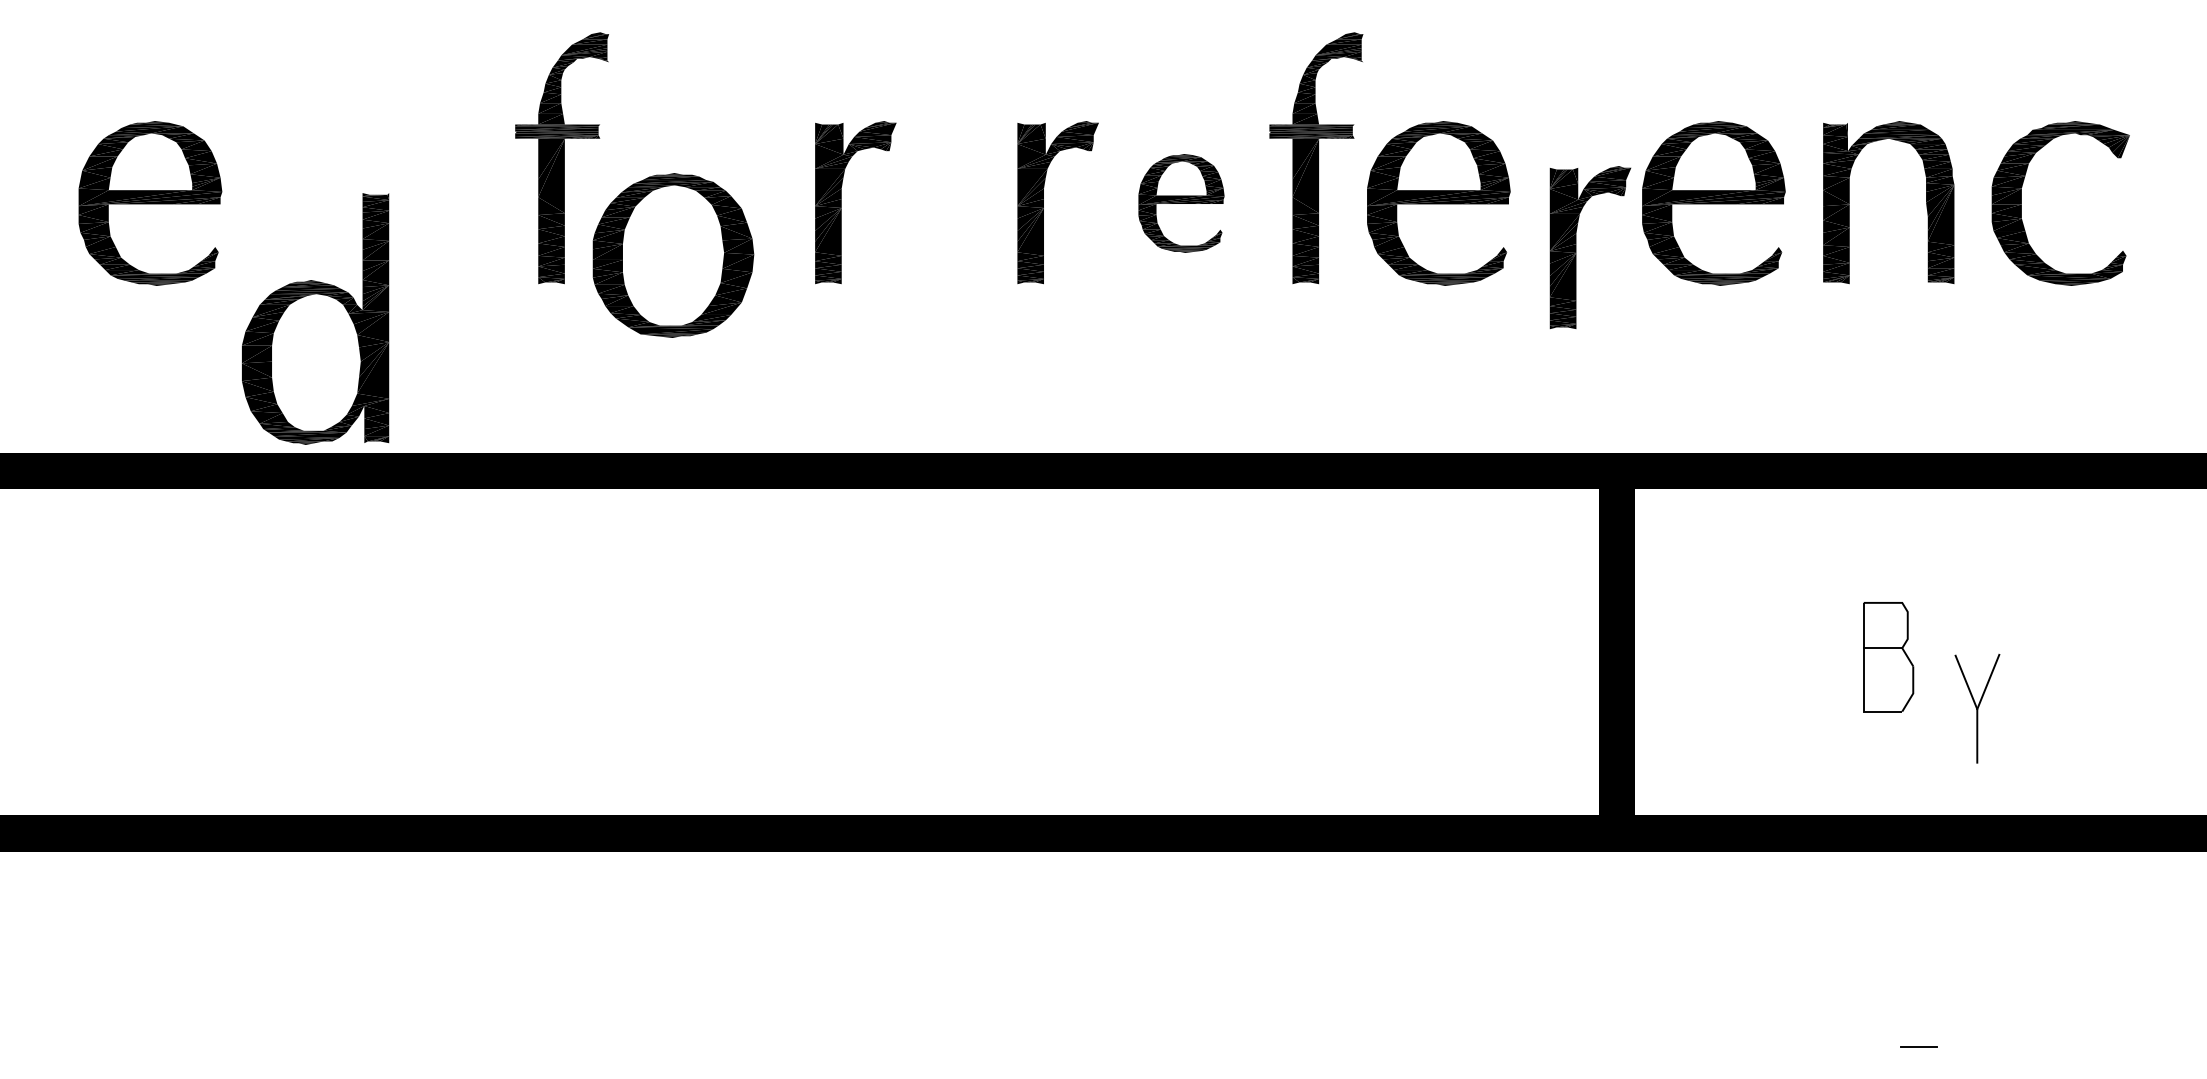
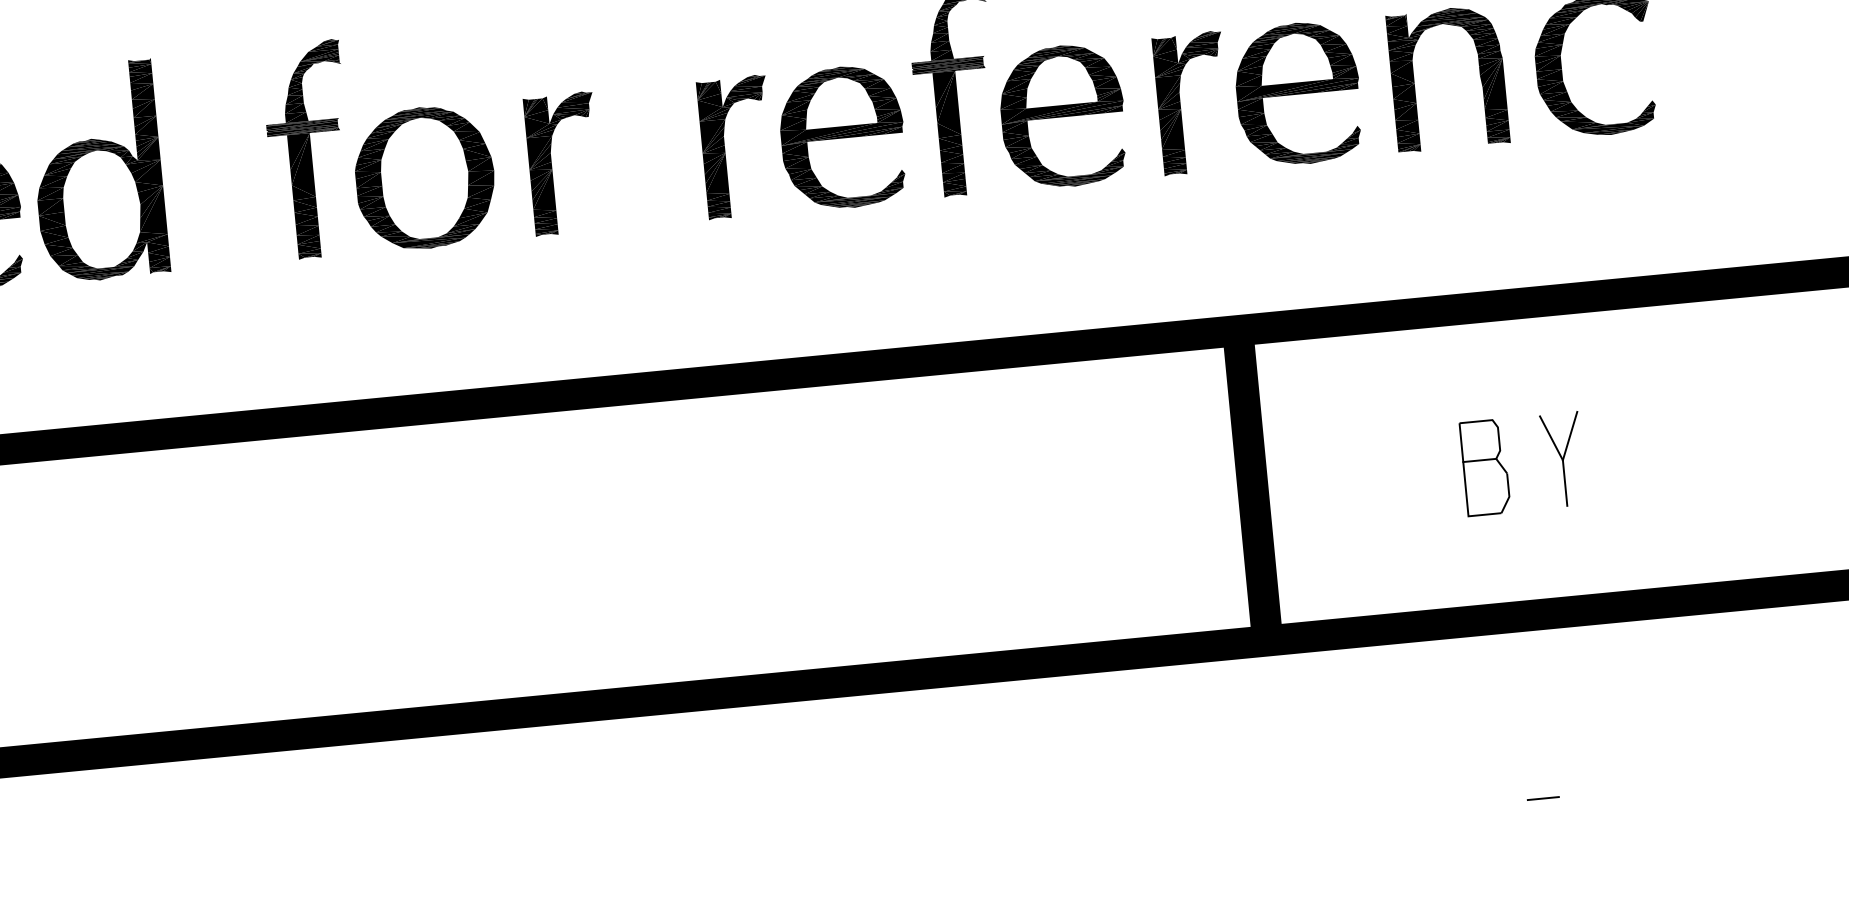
part: (1181, 203) -> (842, 137), size x1.67
part: (1576, 247) -> (1180, 104), moved
part: (673, 255) -> (425, 177), moved
part: (315, 318) -> (98, 171), moved
part: (1977, 708) -> (1563, 459), moved

